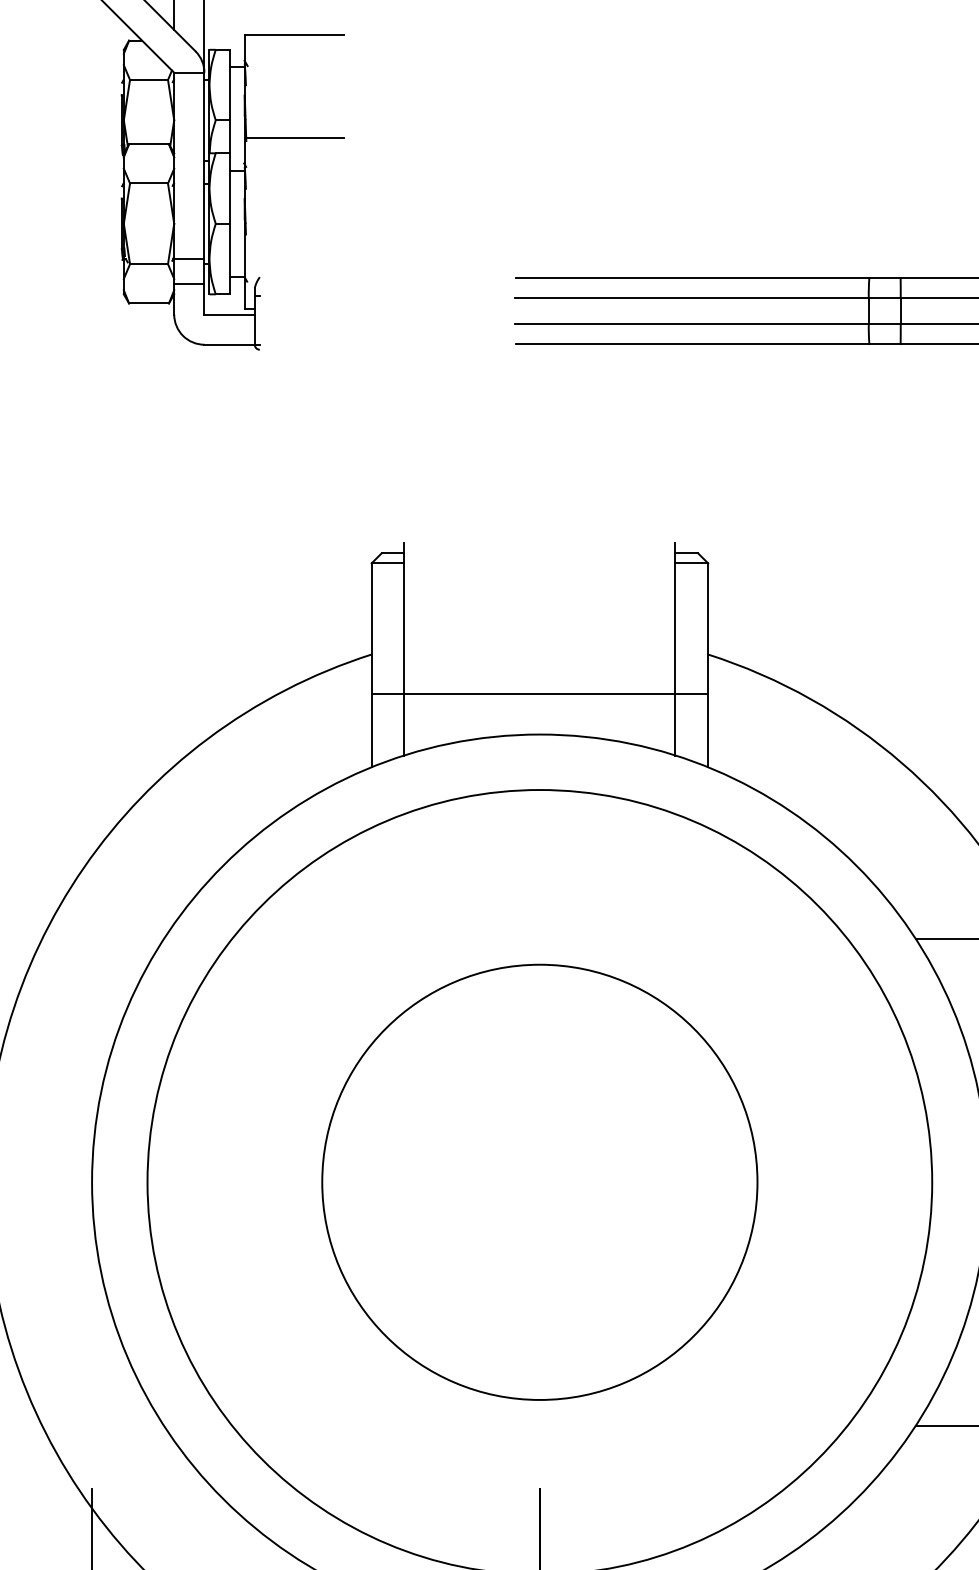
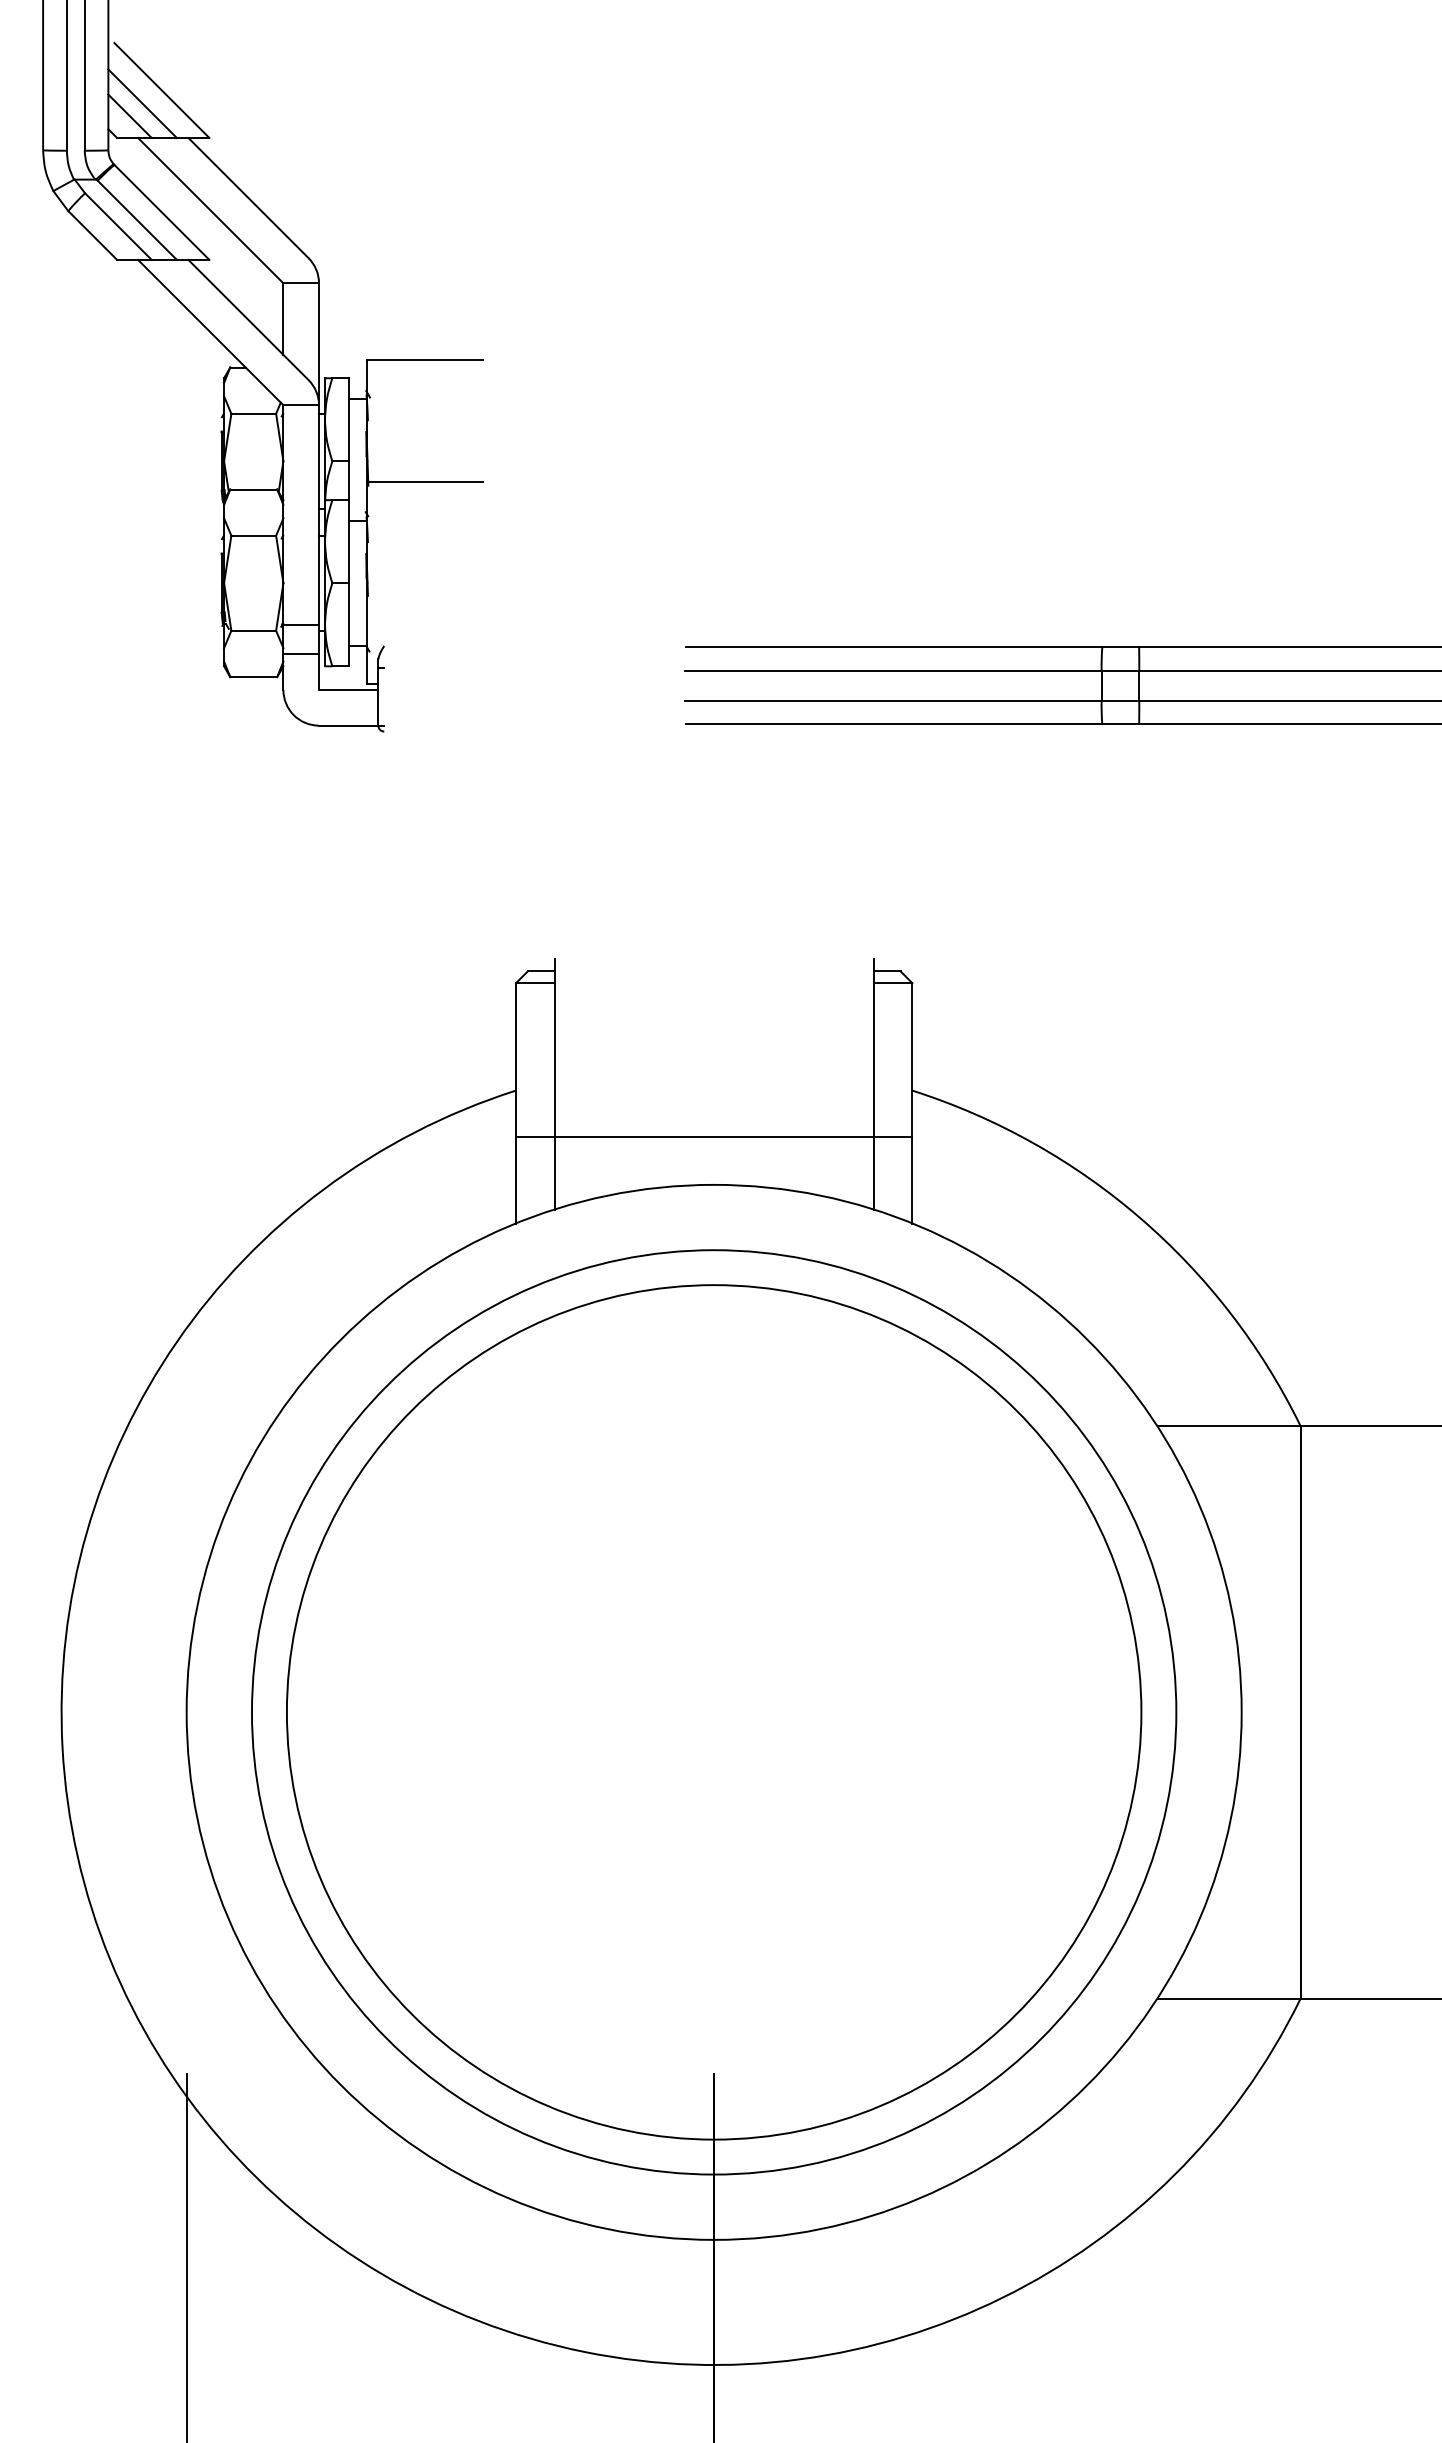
circle: (539, 1182) -> (713, 1712), size x1.67

